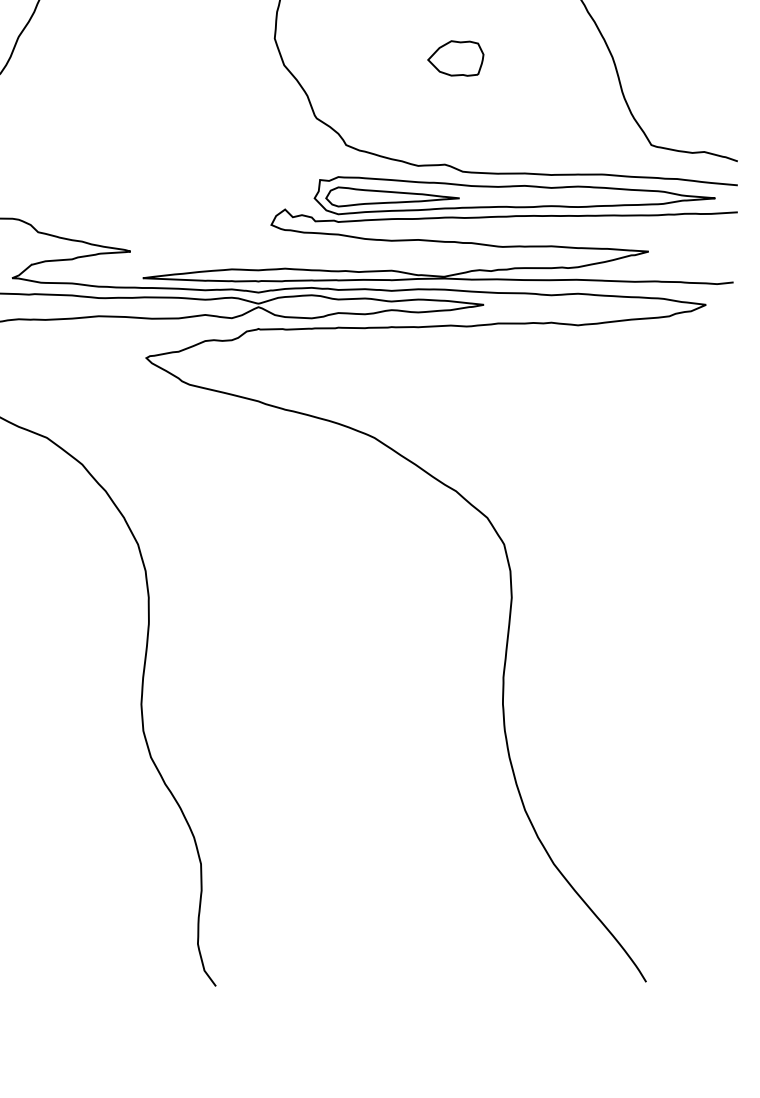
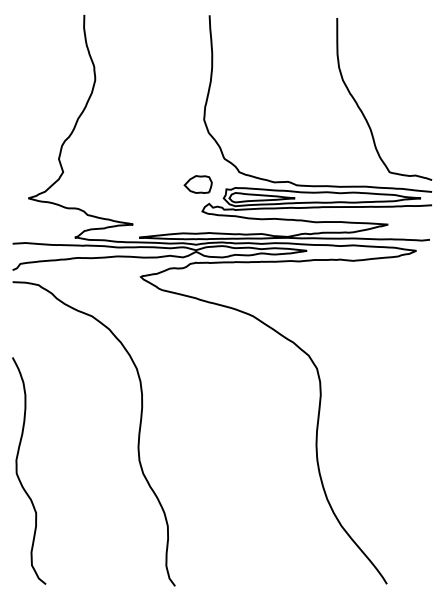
part: (454, 58) -> (197, 184), moved

